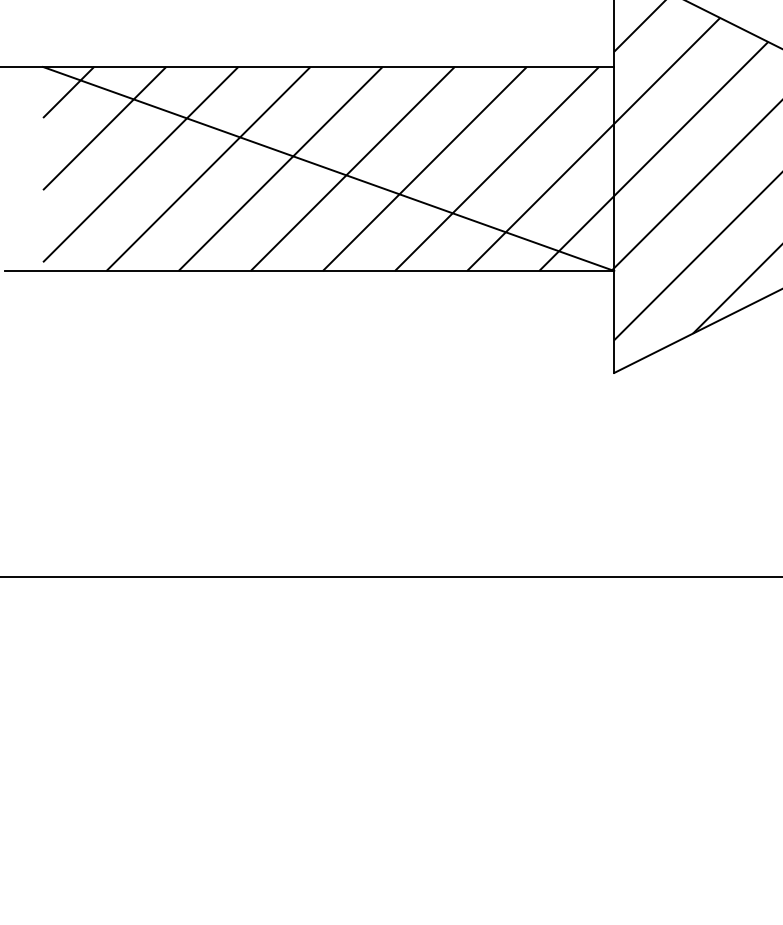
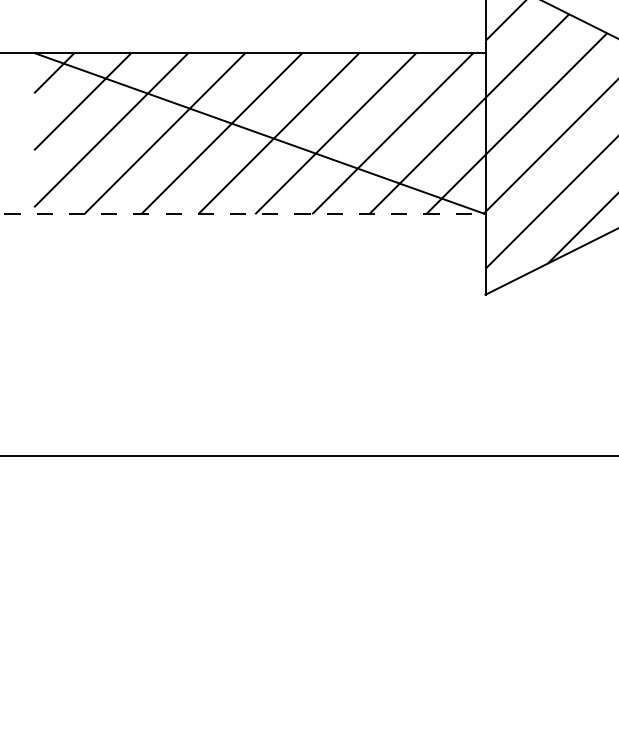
line: (309, 271) -> (244, 214), solid -> dashed

